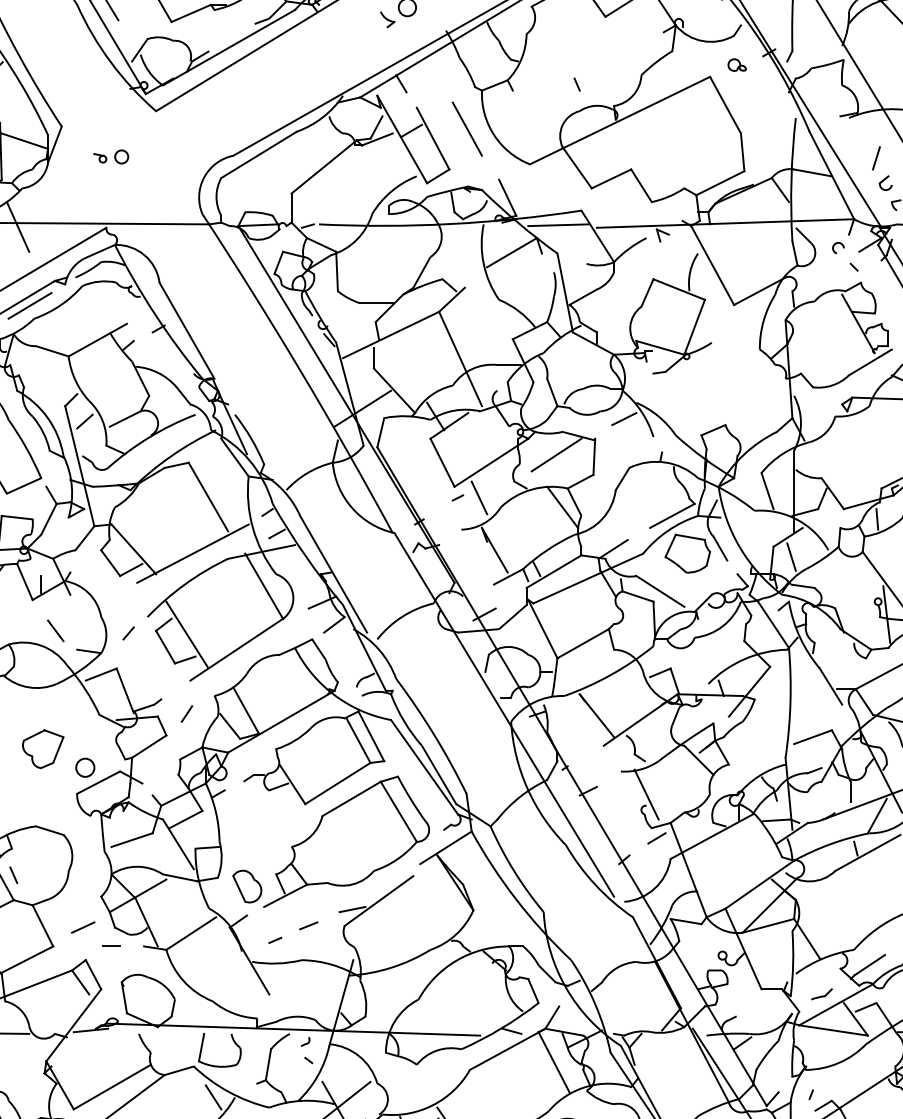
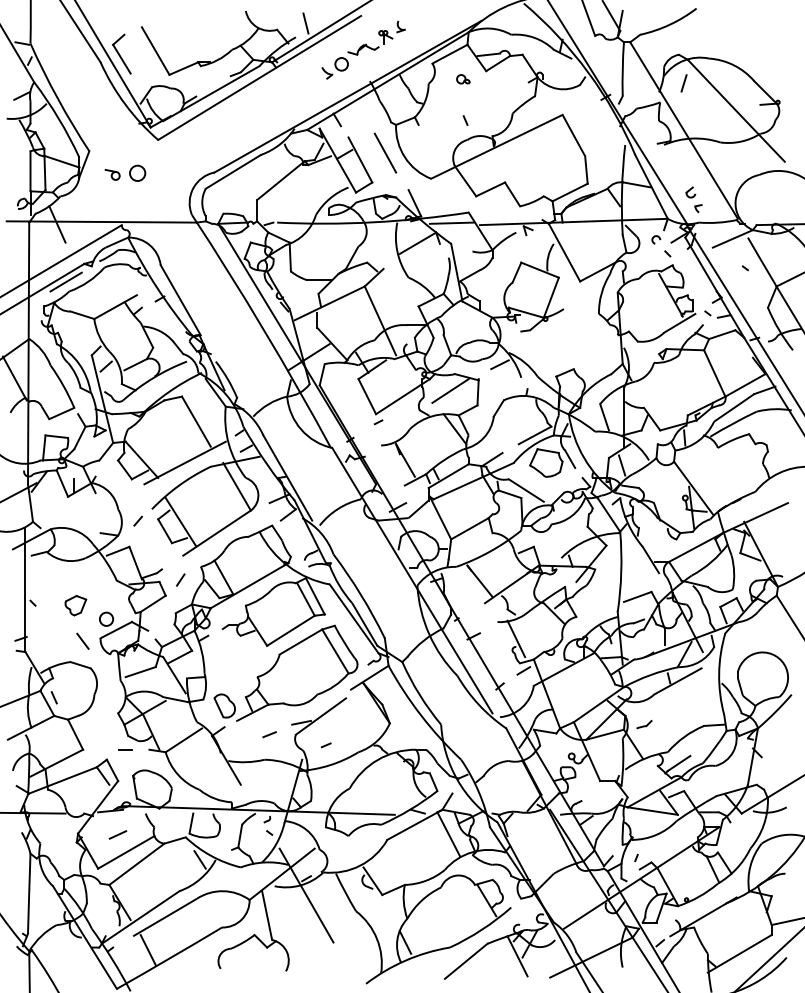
part: (737, 65) -> (463, 79), moved
part: (111, 157) -> (125, 173), size x1.6
line: (875, 158) -> (683, 83), moved
line: (478, 498) -> (393, 422), removed
line: (55, 629) -> (82, 640), moved
part: (42, 748) -> (75, 605), size x0.7
line: (82, 926) -> (117, 834), moved
line: (274, 940) -> (325, 745), moved
part: (822, 994) -> (644, 724), moved

